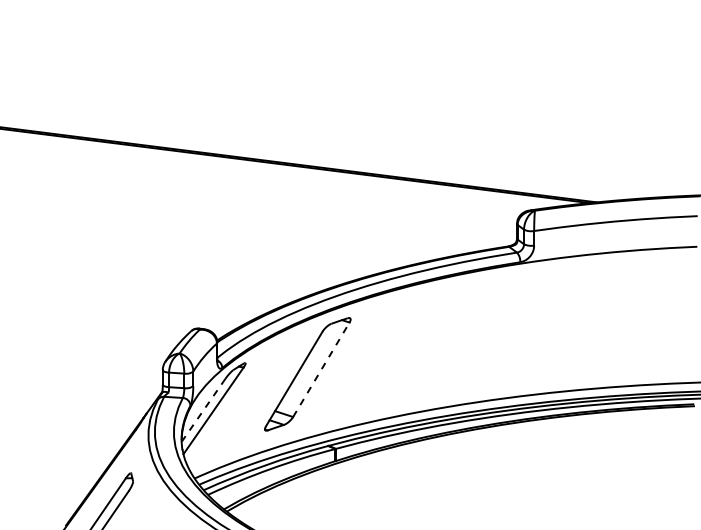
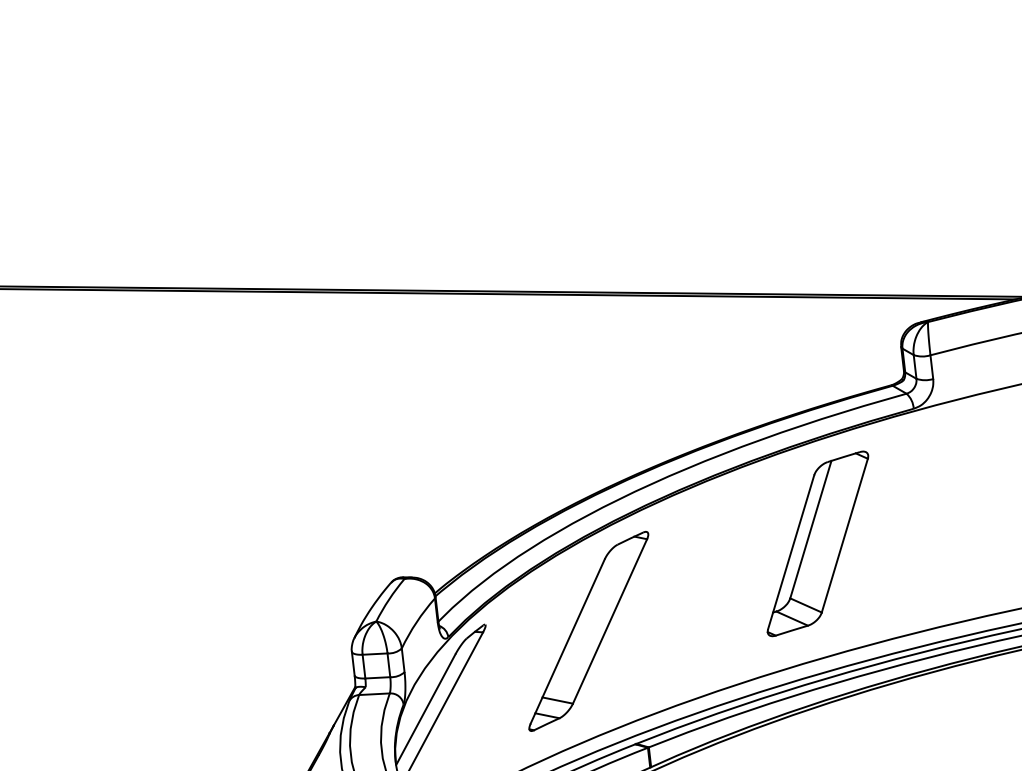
part: (452, 337) -> (817, 544), added
line: (321, 369) -> (610, 620), dashed -> solid
line: (203, 410) -> (425, 709), dashed -> solid

